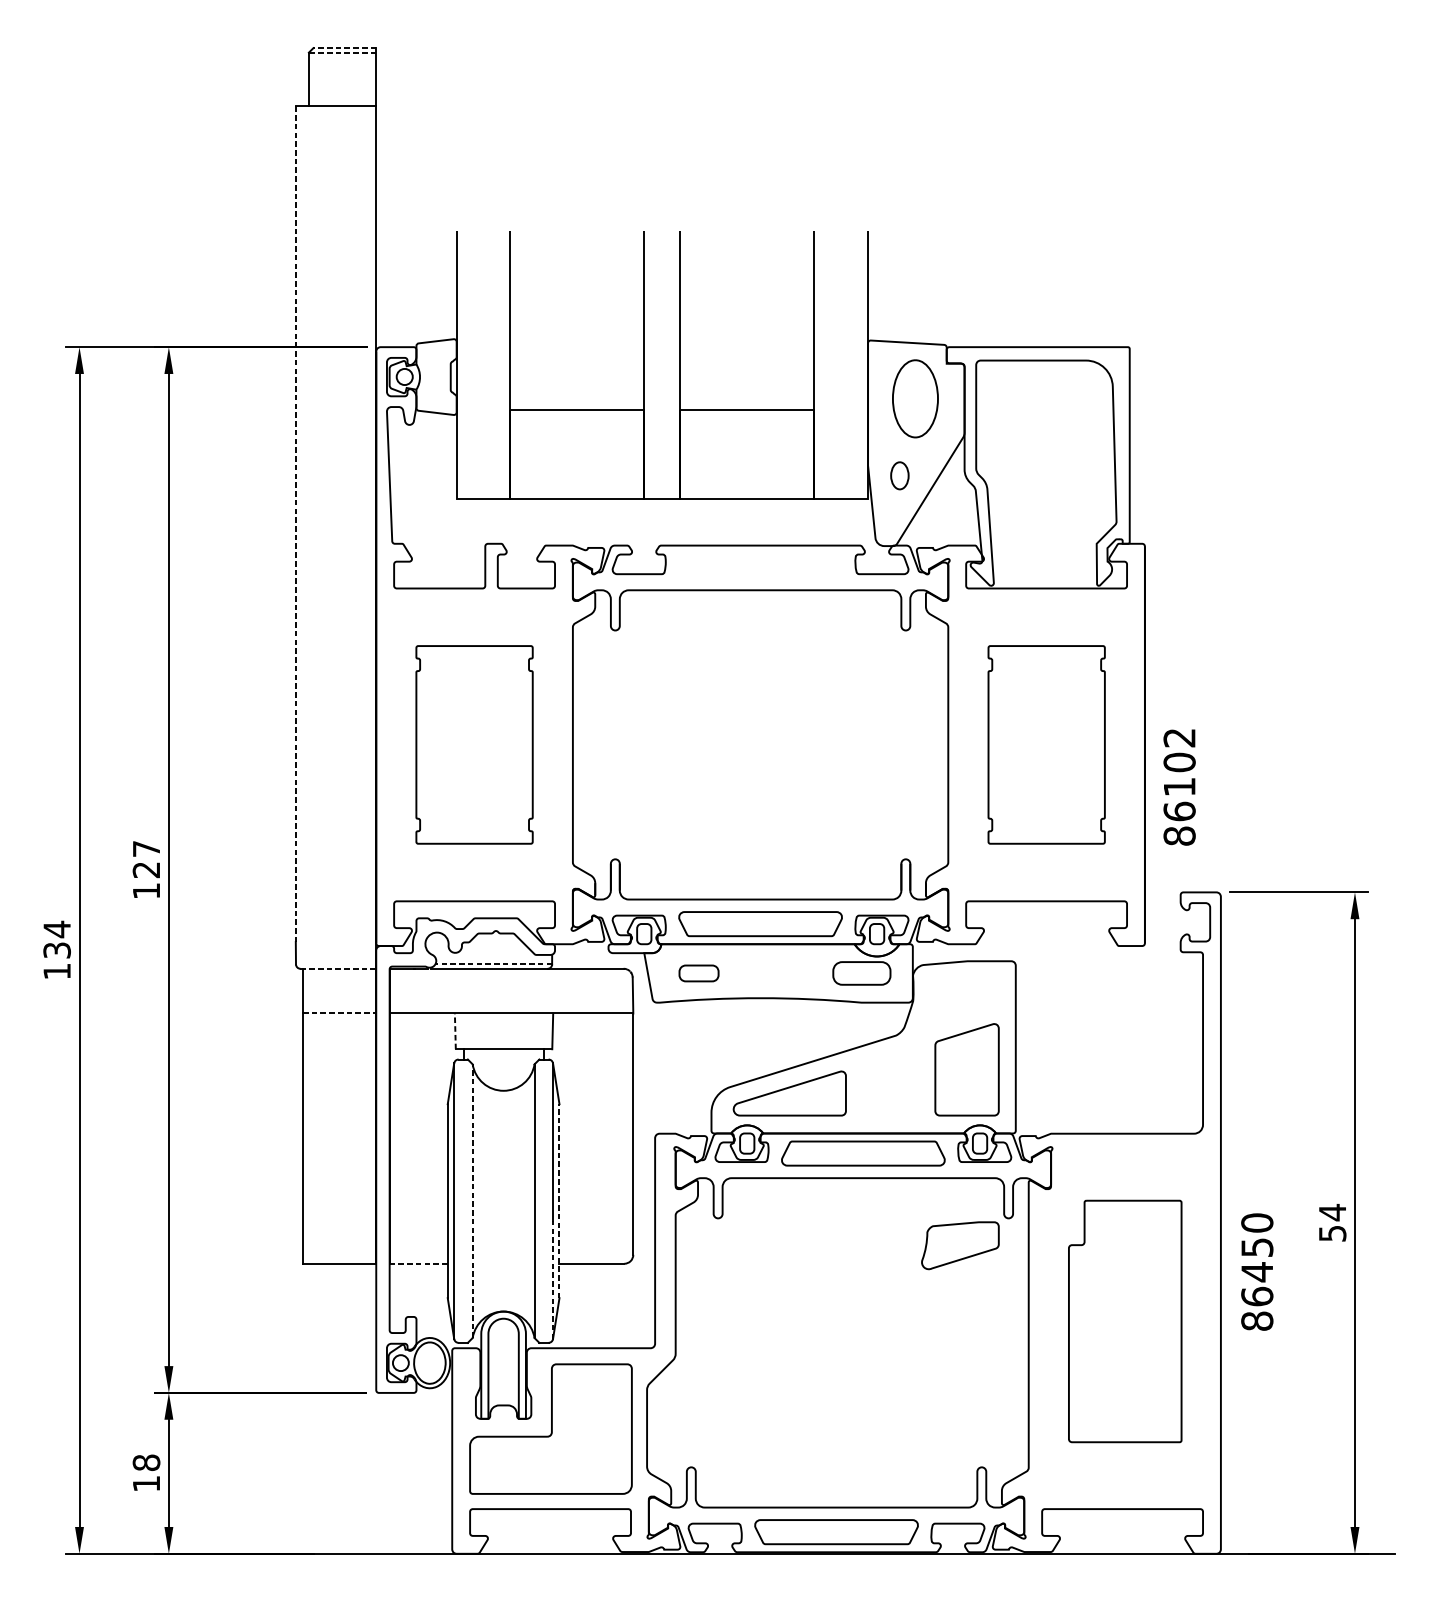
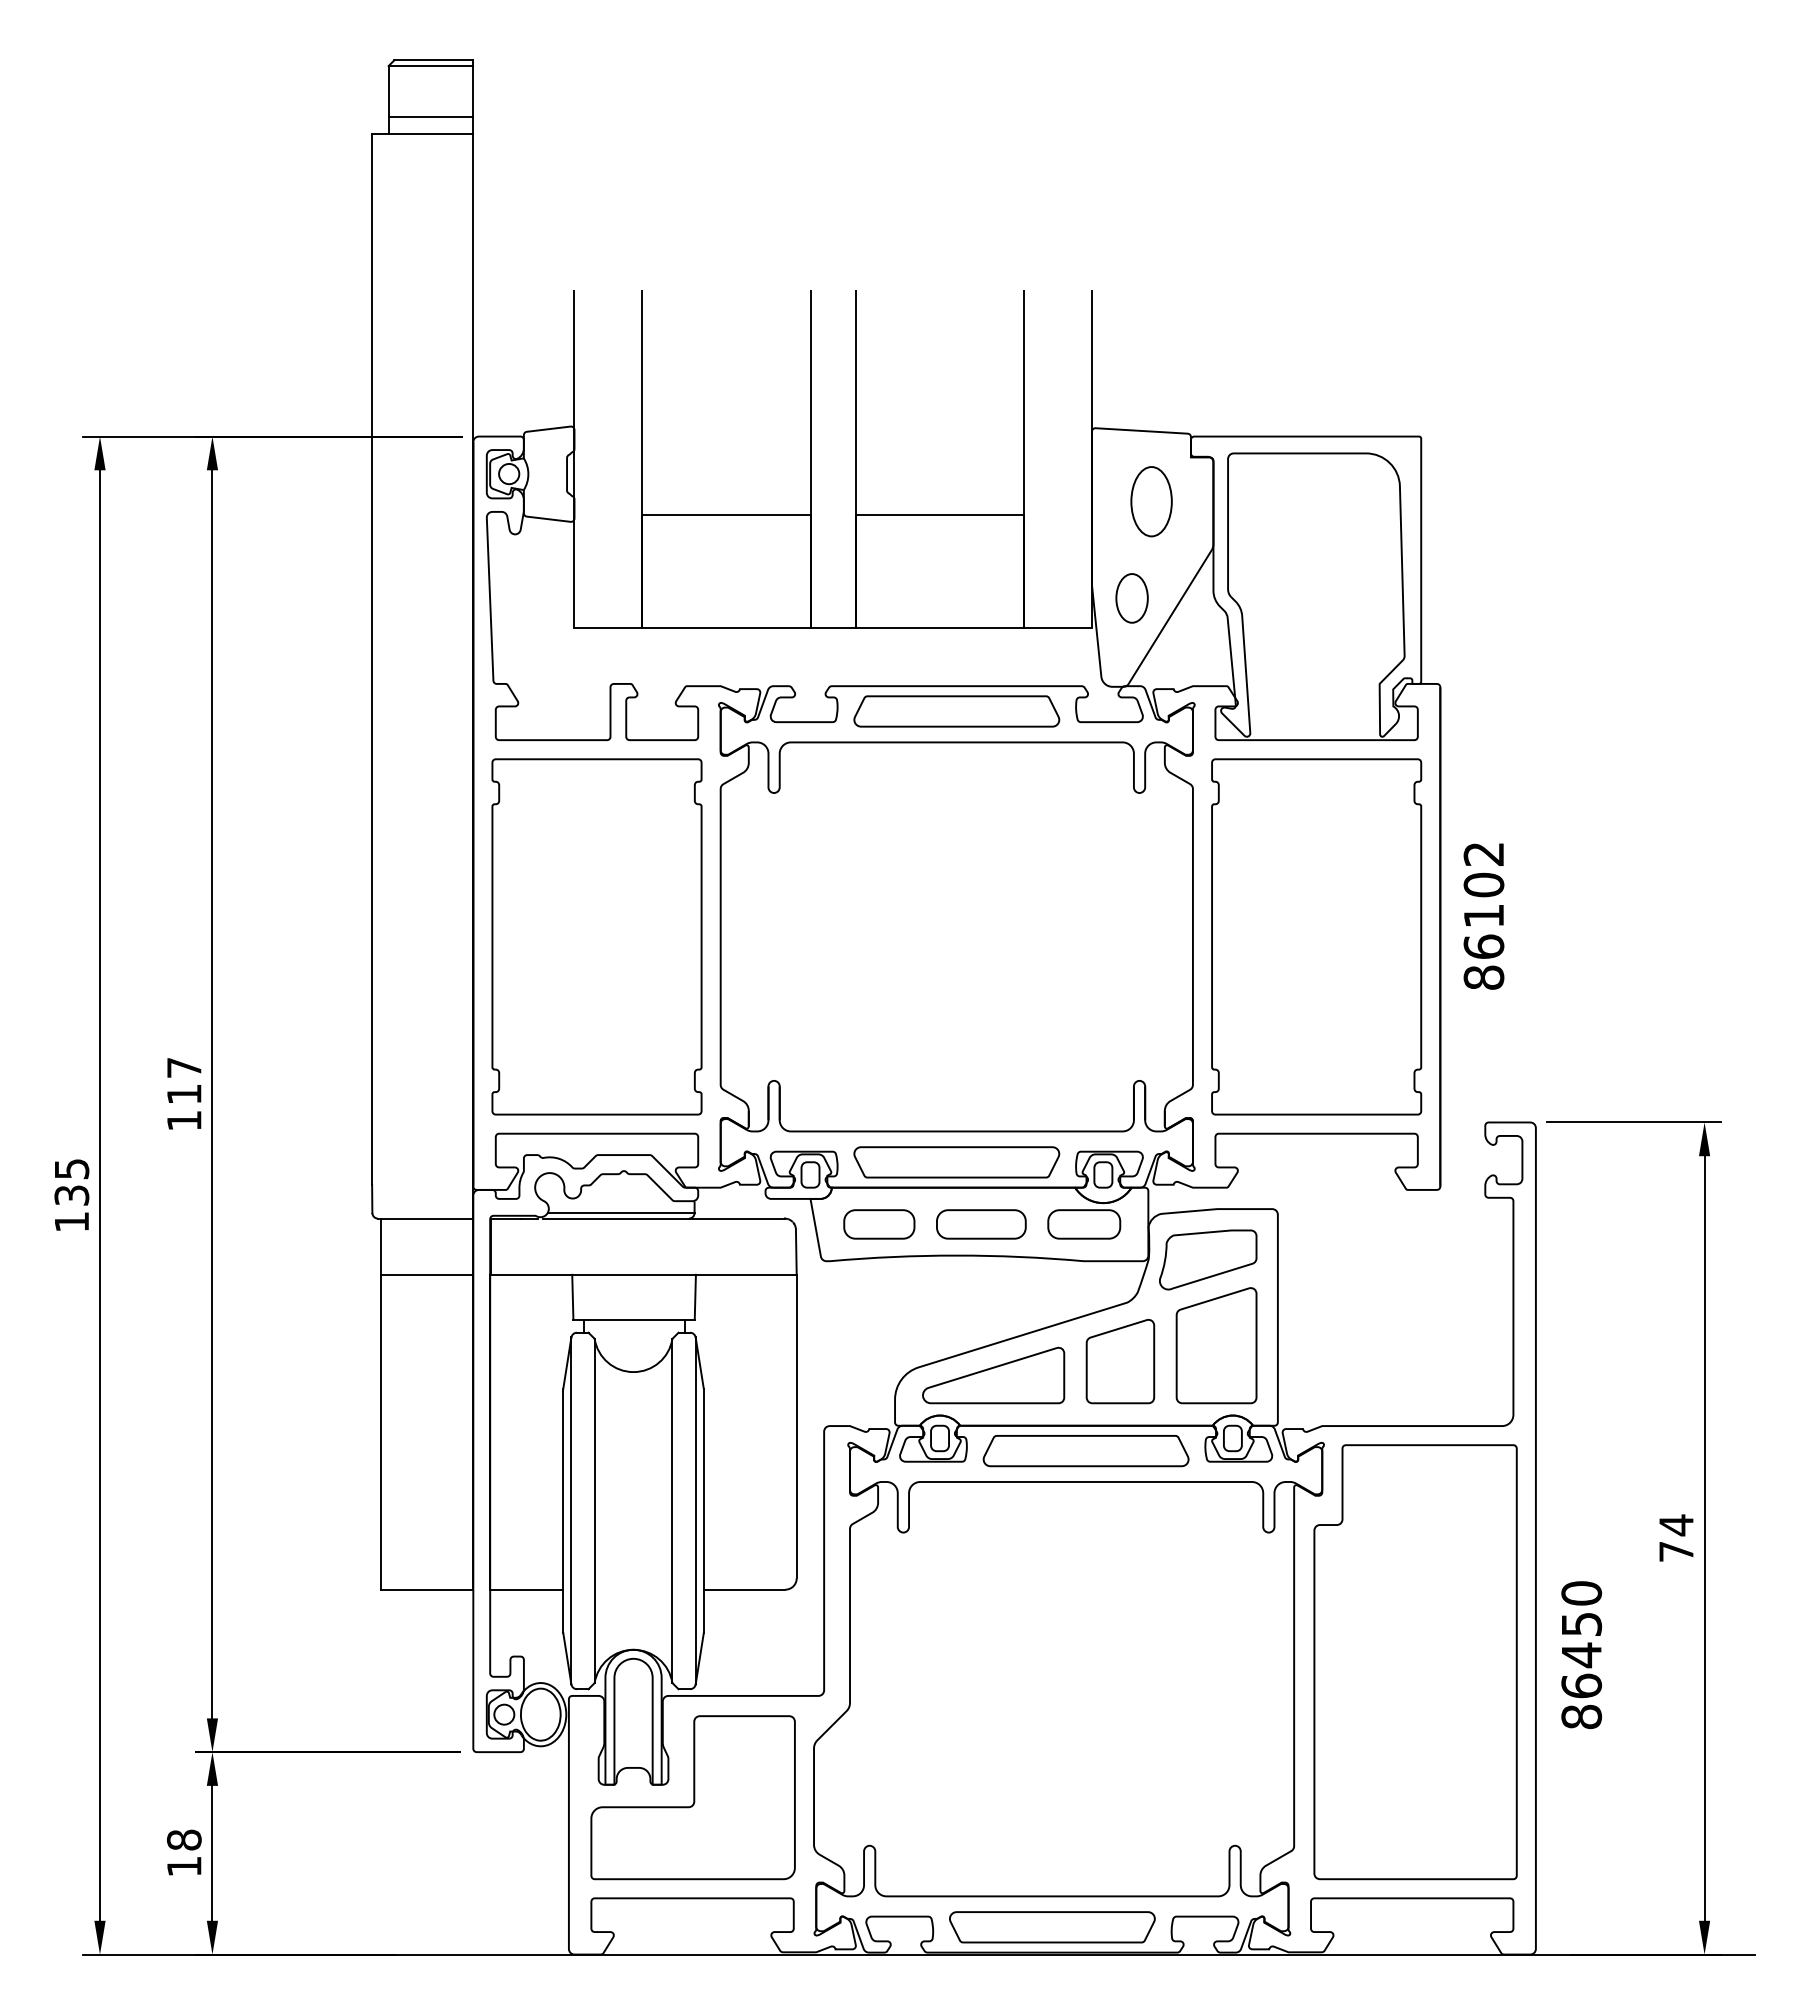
line: (344, 48) -> (433, 60), dashed -> solid
line: (342, 52) -> (430, 66), dashed -> solid
line: (342, 92) -> (430, 116), added
part: (915, 398) -> (1151, 501), size x0.71
part: (899, 475) -> (1131, 598), size x1.43
line: (296, 524) -> (372, 659), dashed -> solid
curve: (760, 554) -> (956, 697), added
part: (474, 744) -> (596, 936), size x1.43
part: (1046, 744) -> (1316, 936), size x1.43
text: (1179, 787) -> (1483, 916), moved
text: (145, 870) -> (183, 1094), 127 -> 117
text: (57, 929) -> (72, 1169), 134 -> 135
line: (494, 964) -> (621, 1213), dashed -> solid
line: (338, 968) -> (425, 1218), dashed -> solid
part: (699, 973) -> (879, 1224), size x1.43
part: (780, 973) -> (981, 1224), added
line: (339, 1013) -> (427, 1274), dashed -> solid
line: (455, 1030) -> (572, 1296), dashed -> solid
part: (890, 1082) -> (1120, 1361), added
line: (472, 1200) -> (594, 1510), dashed -> solid
line: (559, 1200) -> (703, 1510), dashed -> solid
text: (1332, 1233) -> (1676, 1551), 54 -> 74
part: (960, 1245) -> (1208, 1259), moved
line: (418, 1263) -> (526, 1589), dashed -> solid
text: (1257, 1272) -> (1581, 1655), moved
line: (552, 1280) -> (695, 1610), dashed -> solid
part: (1125, 1321) -> (1415, 1662), size x1.43

